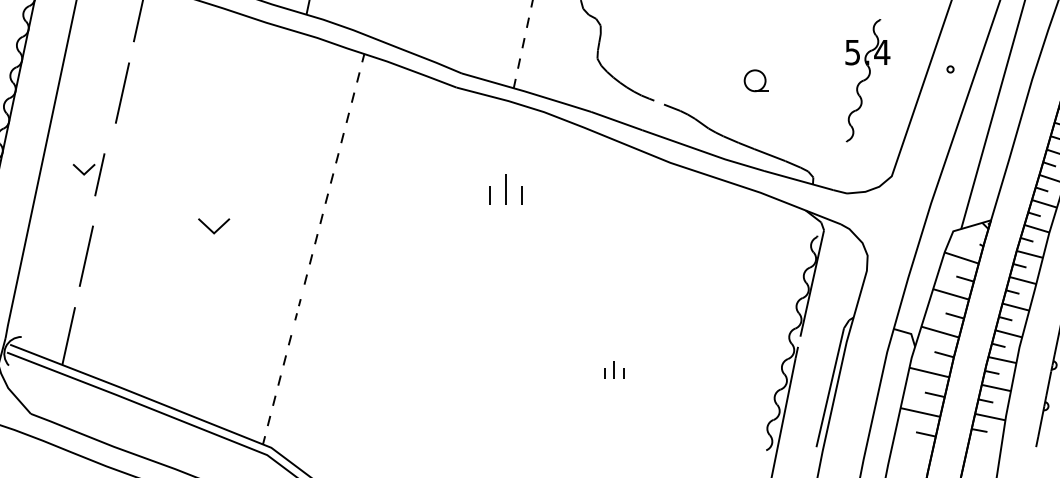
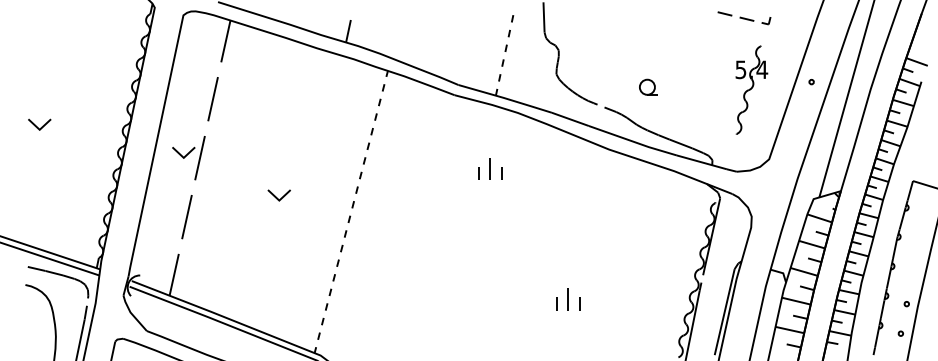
part: (756, 79) -> (648, 86), moved
part: (88, 175) -> (188, 158), size x1.43
part: (297, 309) -> (339, 255), size x1.43
part: (614, 370) -> (568, 299), size x1.67

